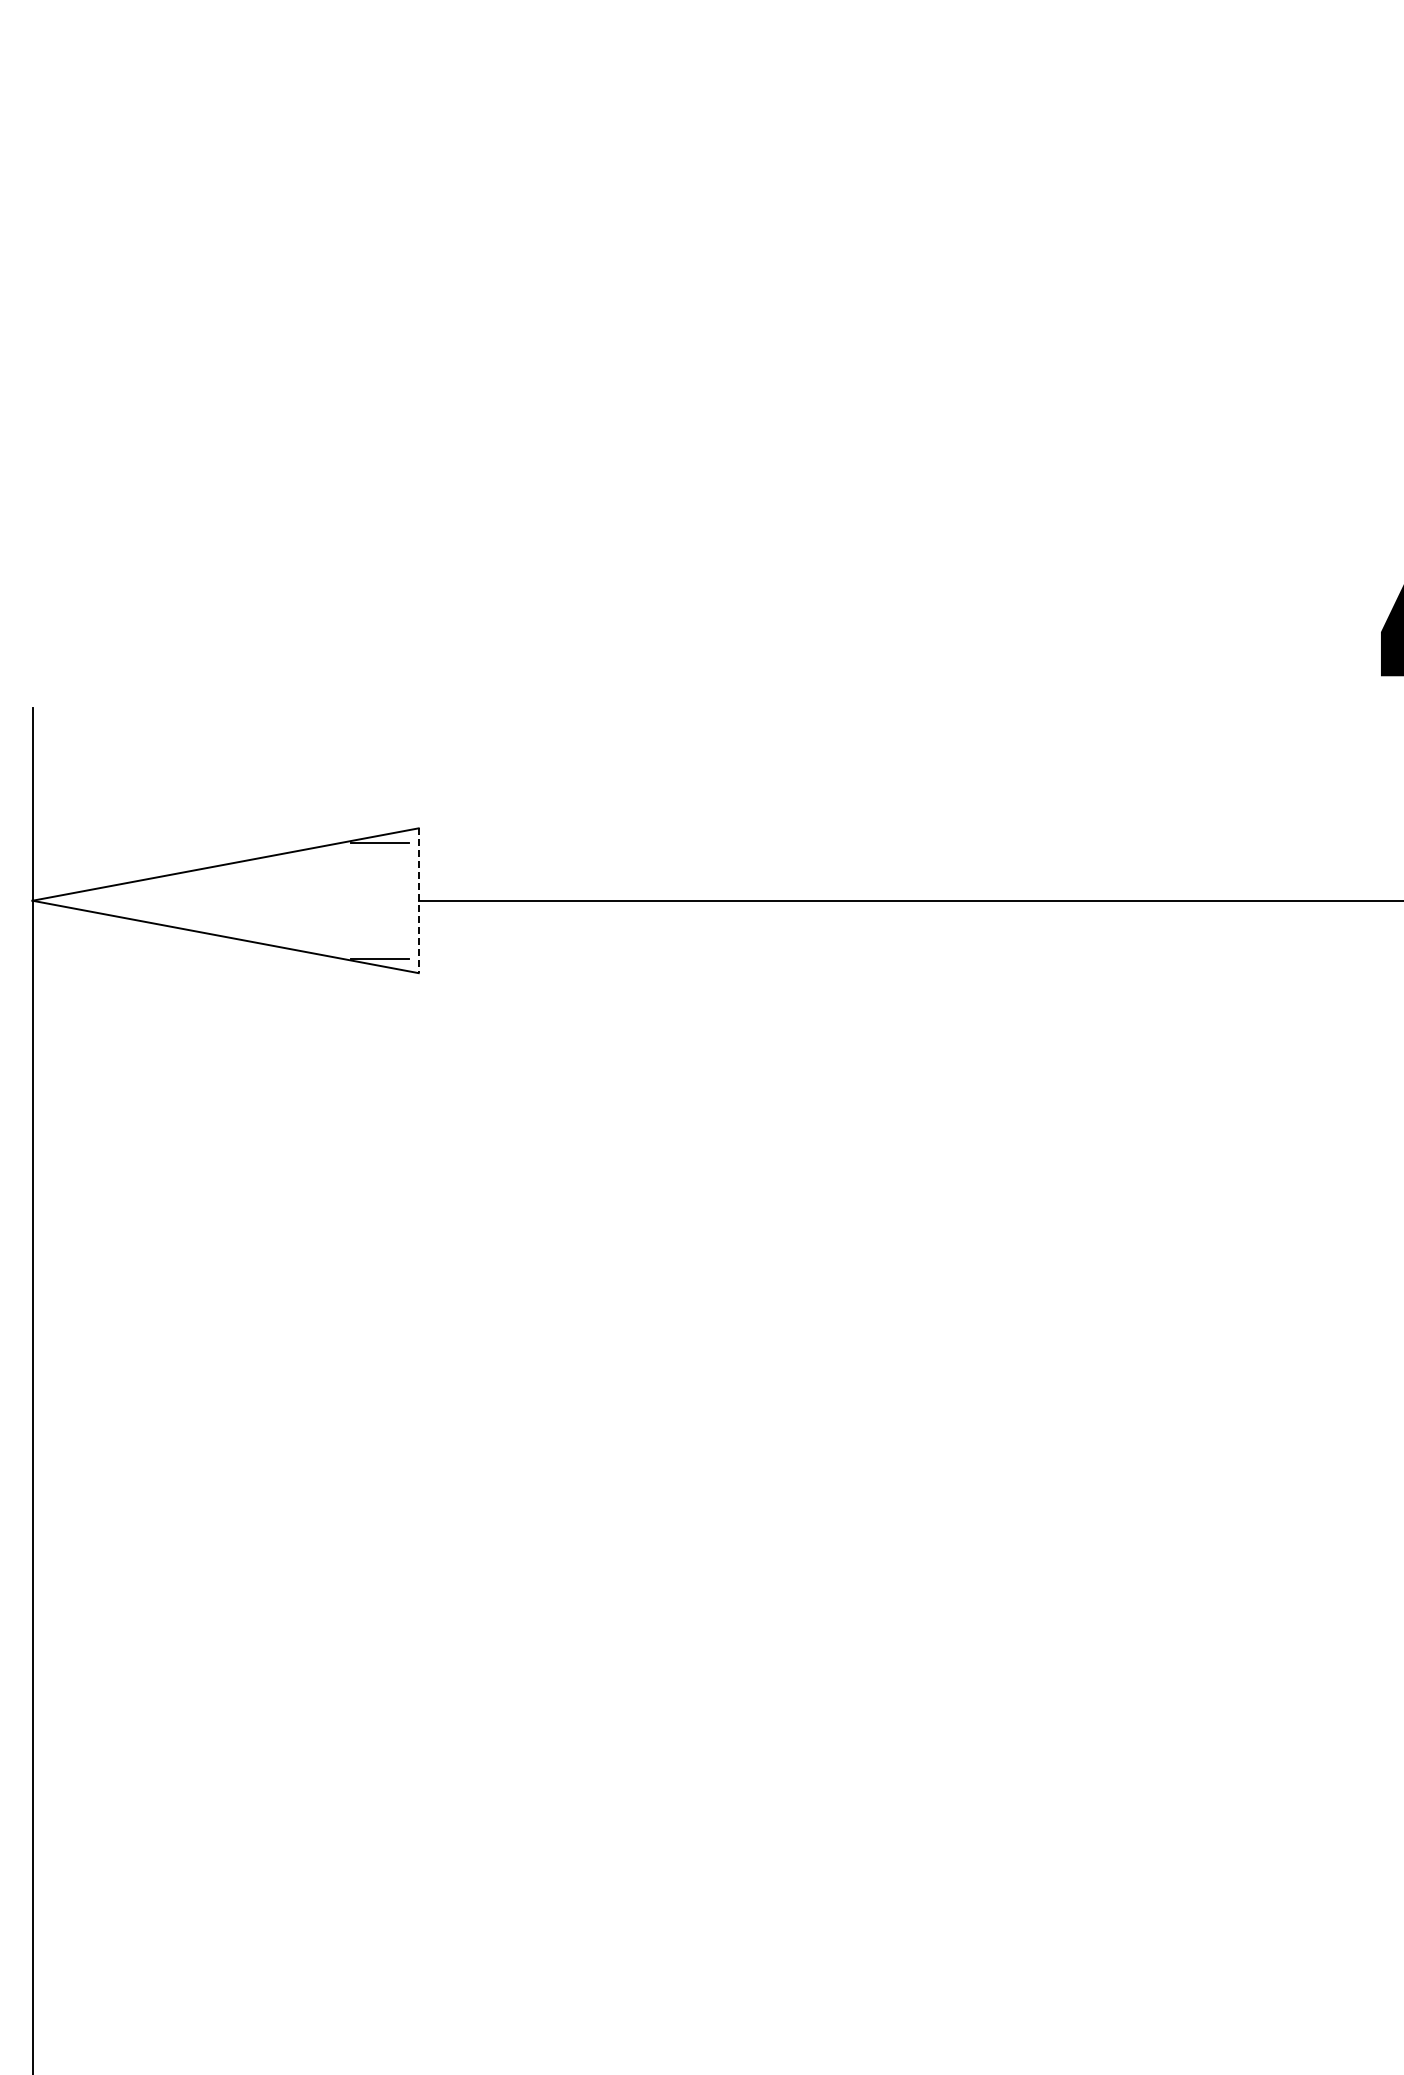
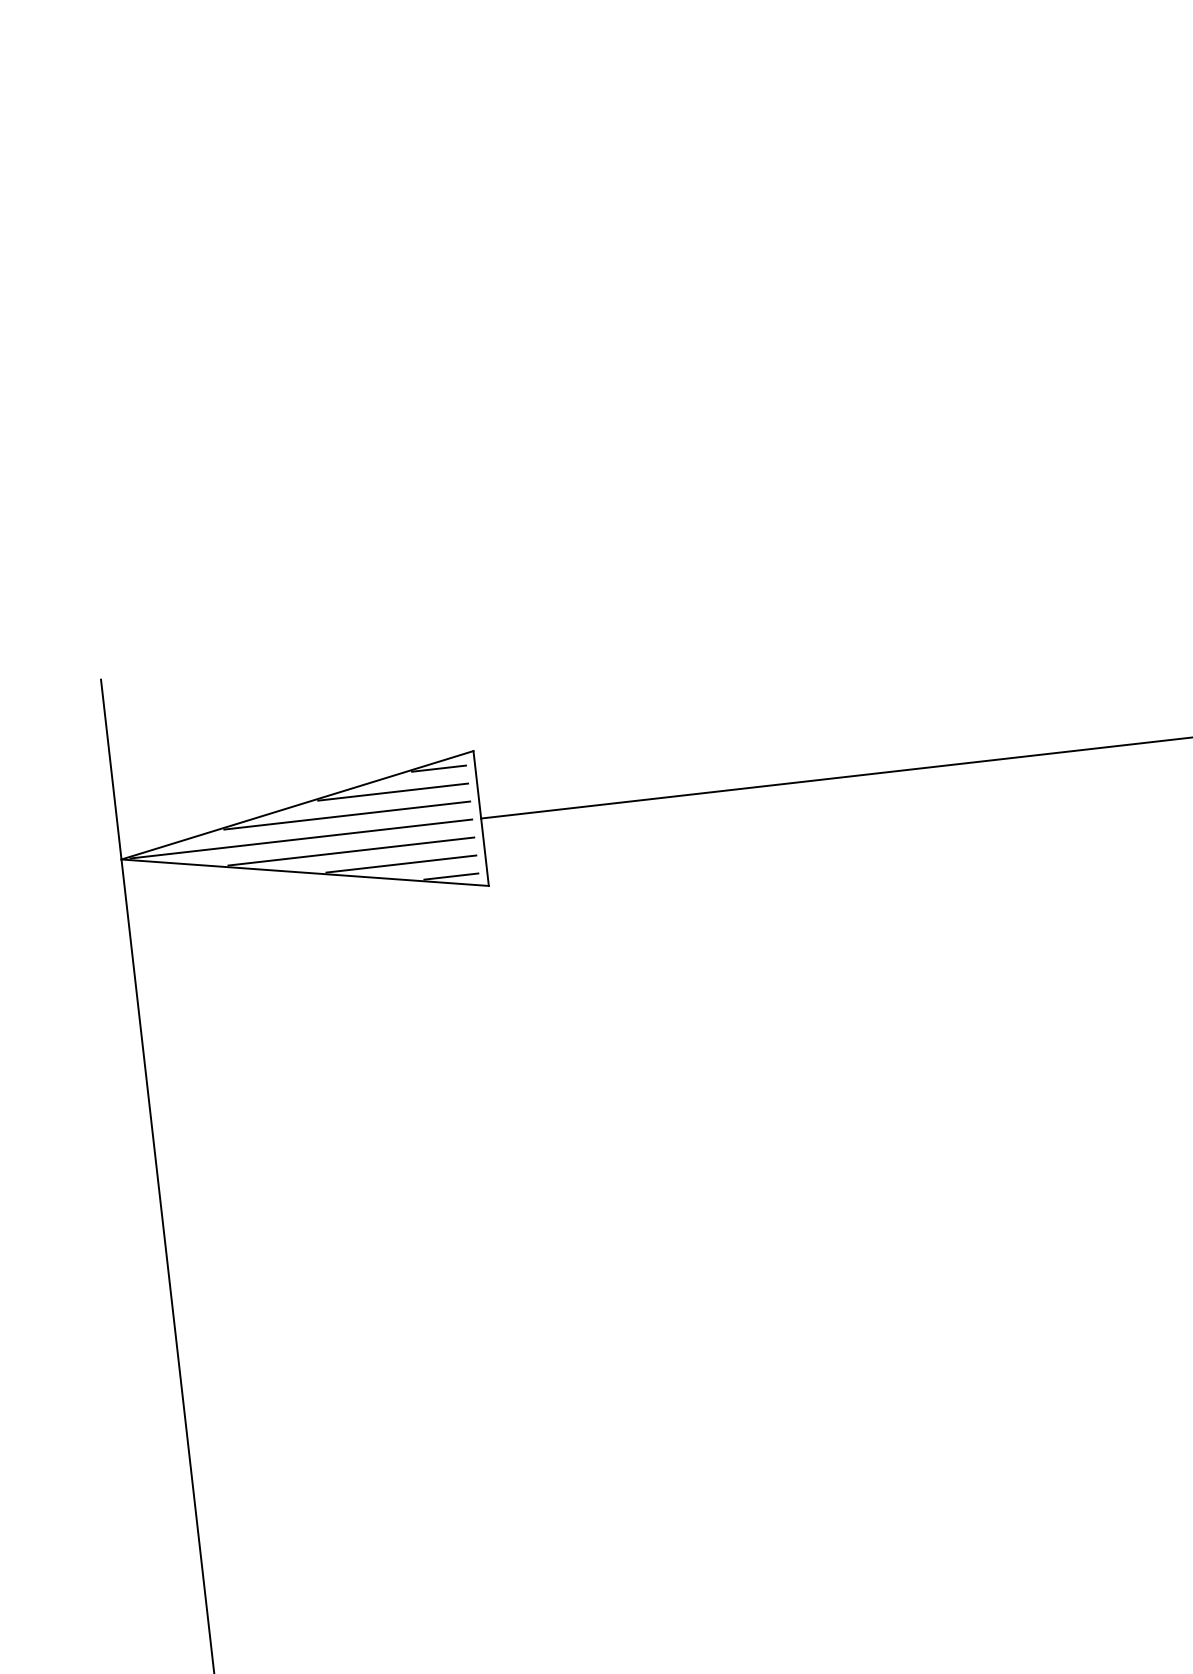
line: (328, 862) -> (393, 792), added
line: (277, 881) -> (347, 815), added
line: (225, 900) -> (301, 838), added
line: (418, 901) -> (481, 819), dashed -> solid
line: (277, 920) -> (351, 851), added
line: (328, 939) -> (401, 864), added

